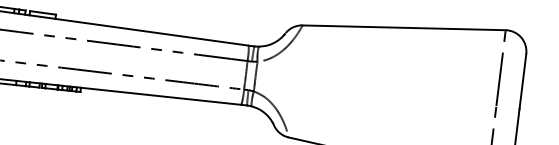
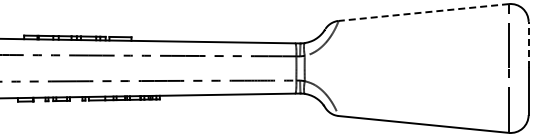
line: (403, 27) -> (423, 12), solid -> dashed
line: (522, 80) -> (528, 44), solid -> dashed

